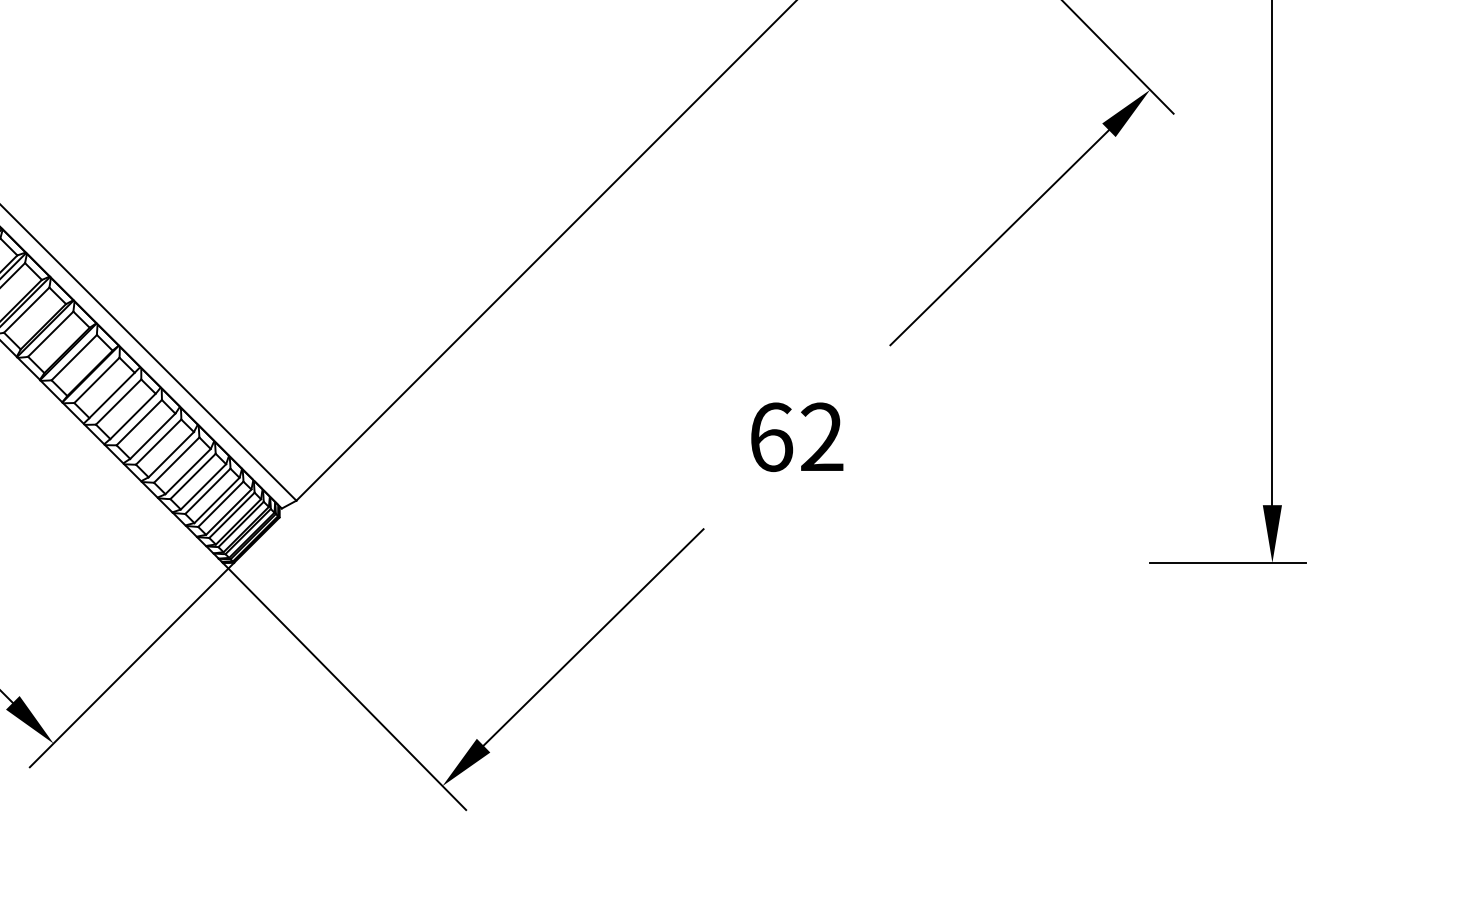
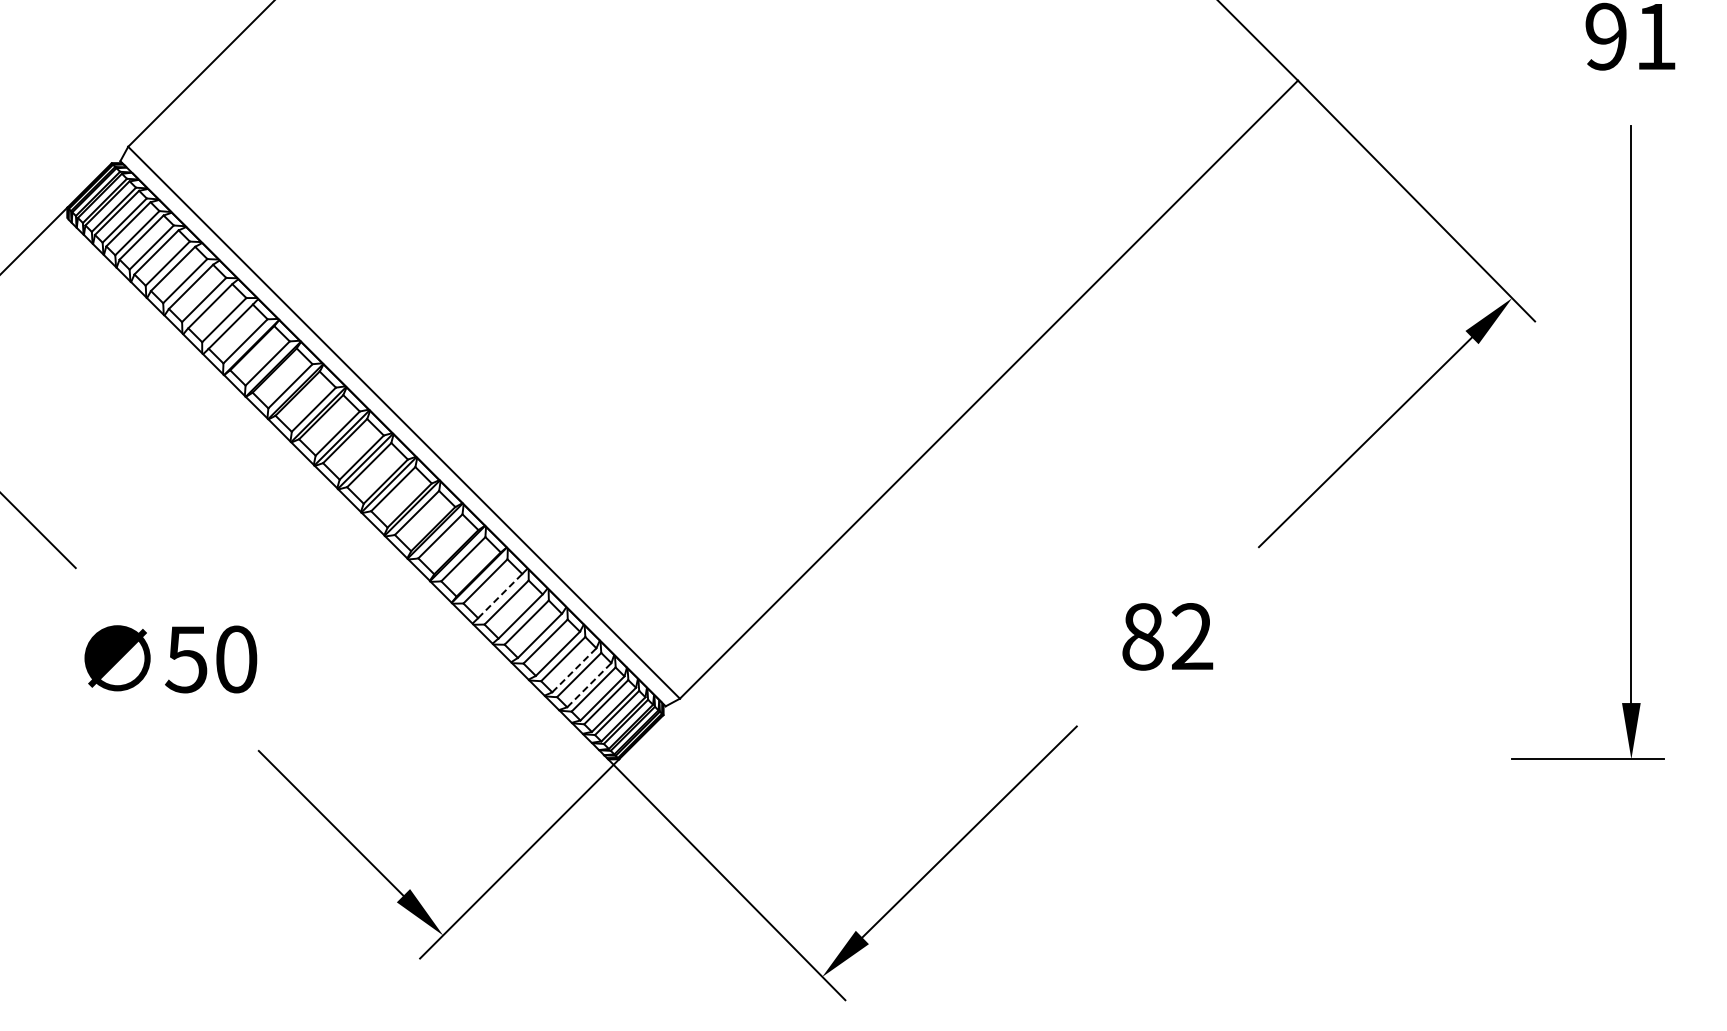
line: (112, 394) -> (500, 595), solid -> dashed
text: (771, 436) -> (1143, 636), 62 -> 82
line: (188, 470) -> (574, 669), solid -> dashed
line: (203, 486) -> (589, 684), solid -> dashed

